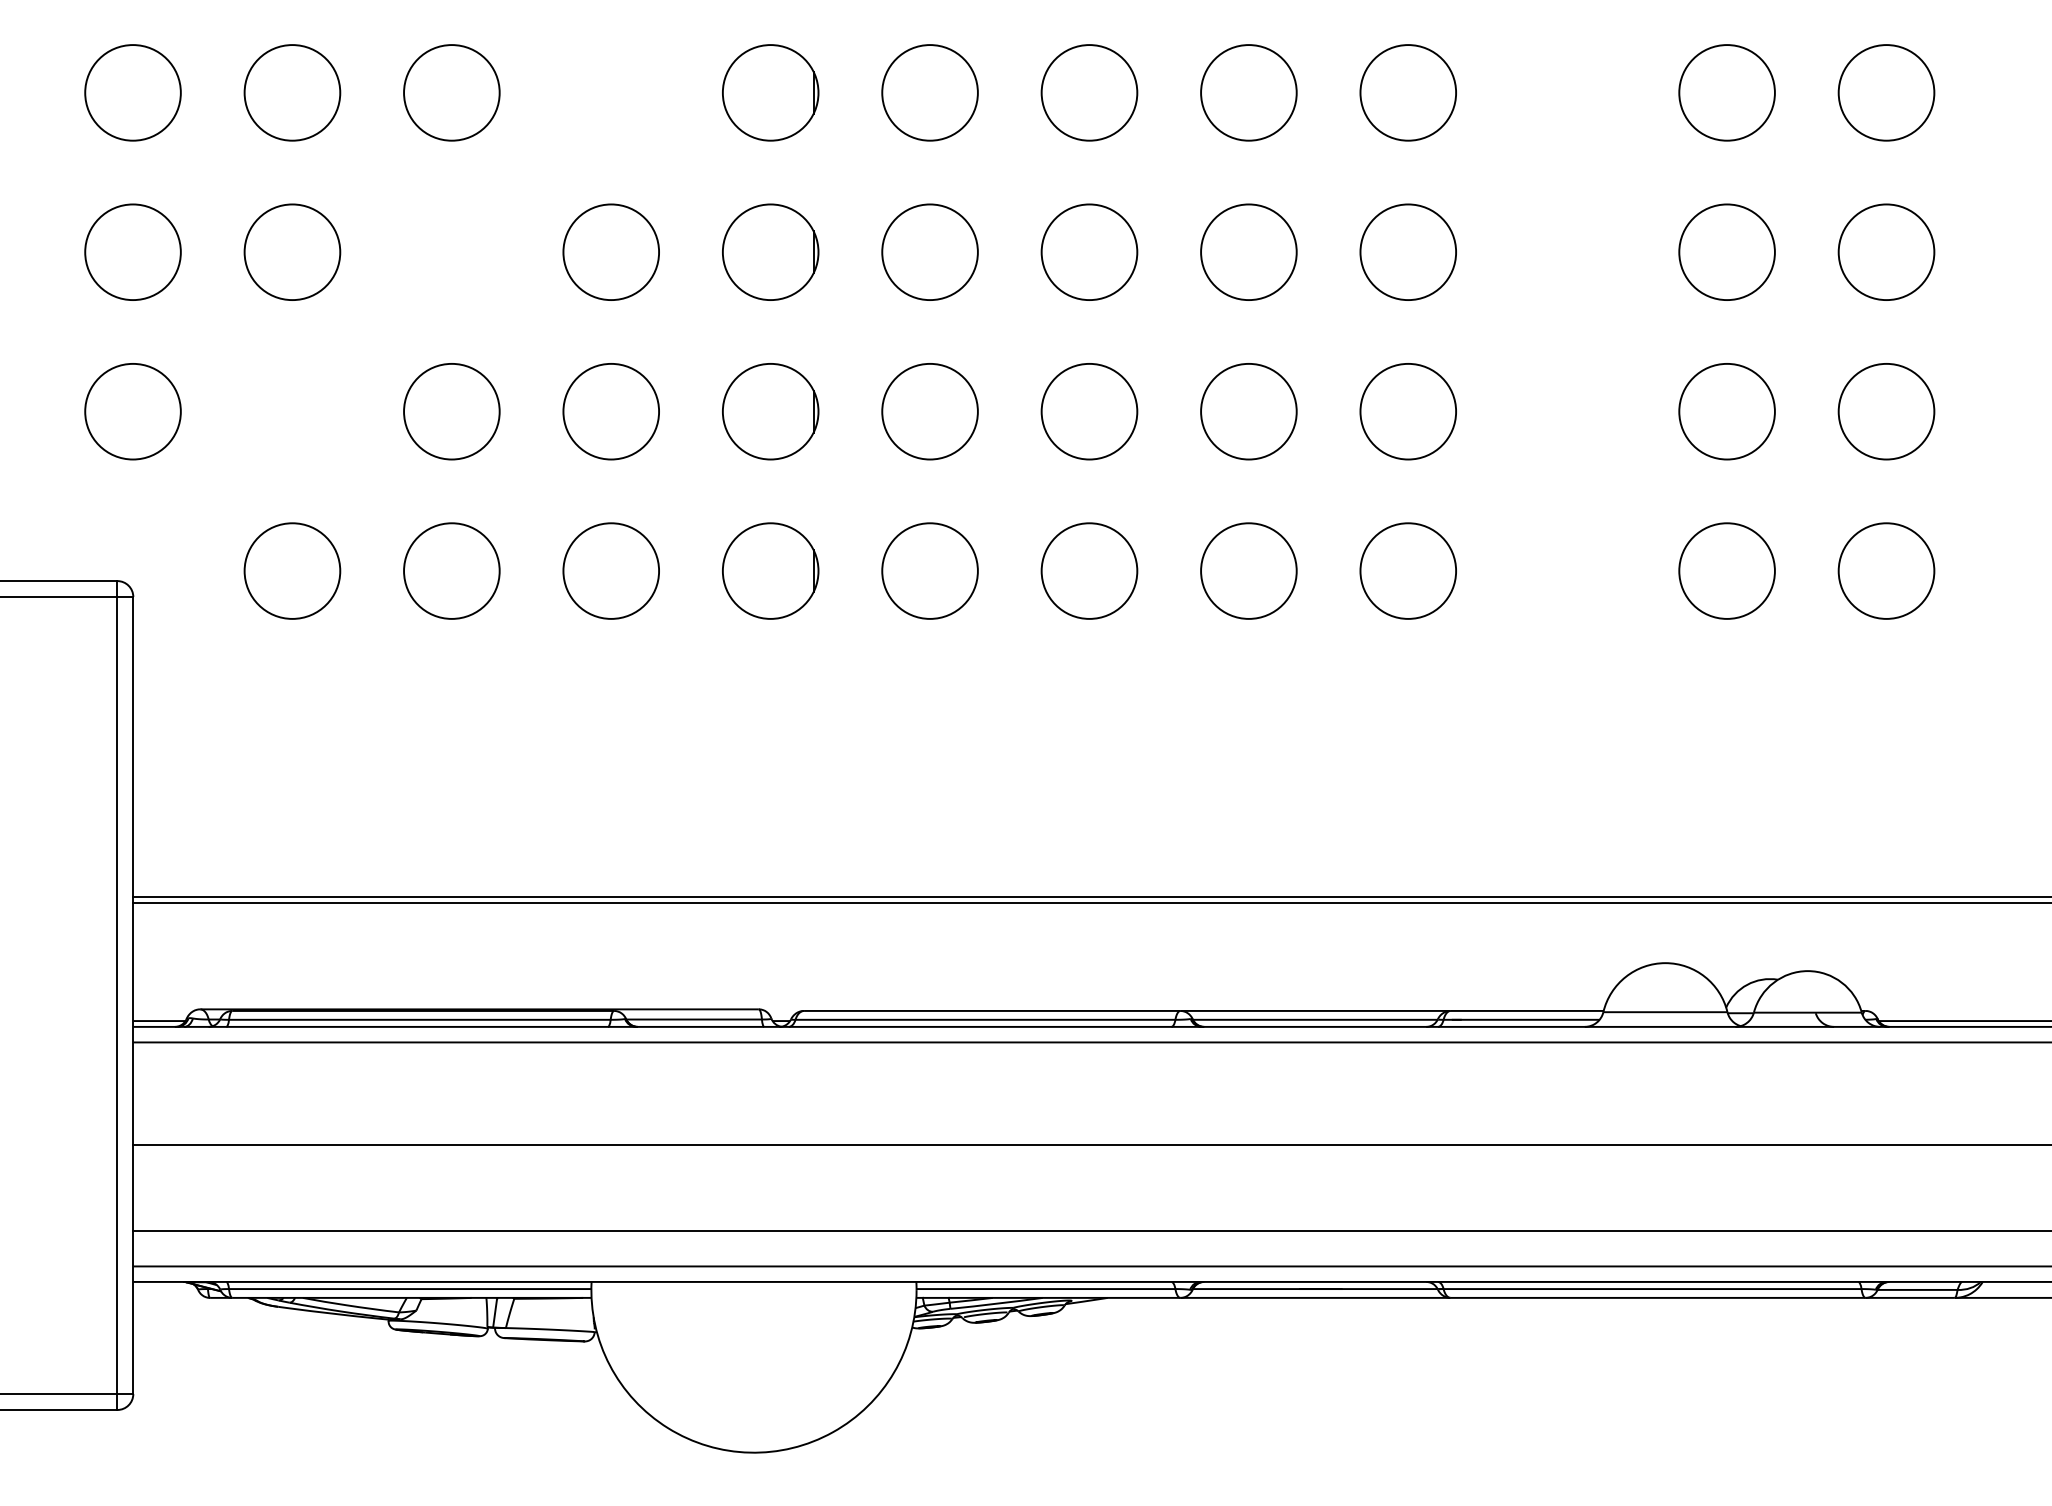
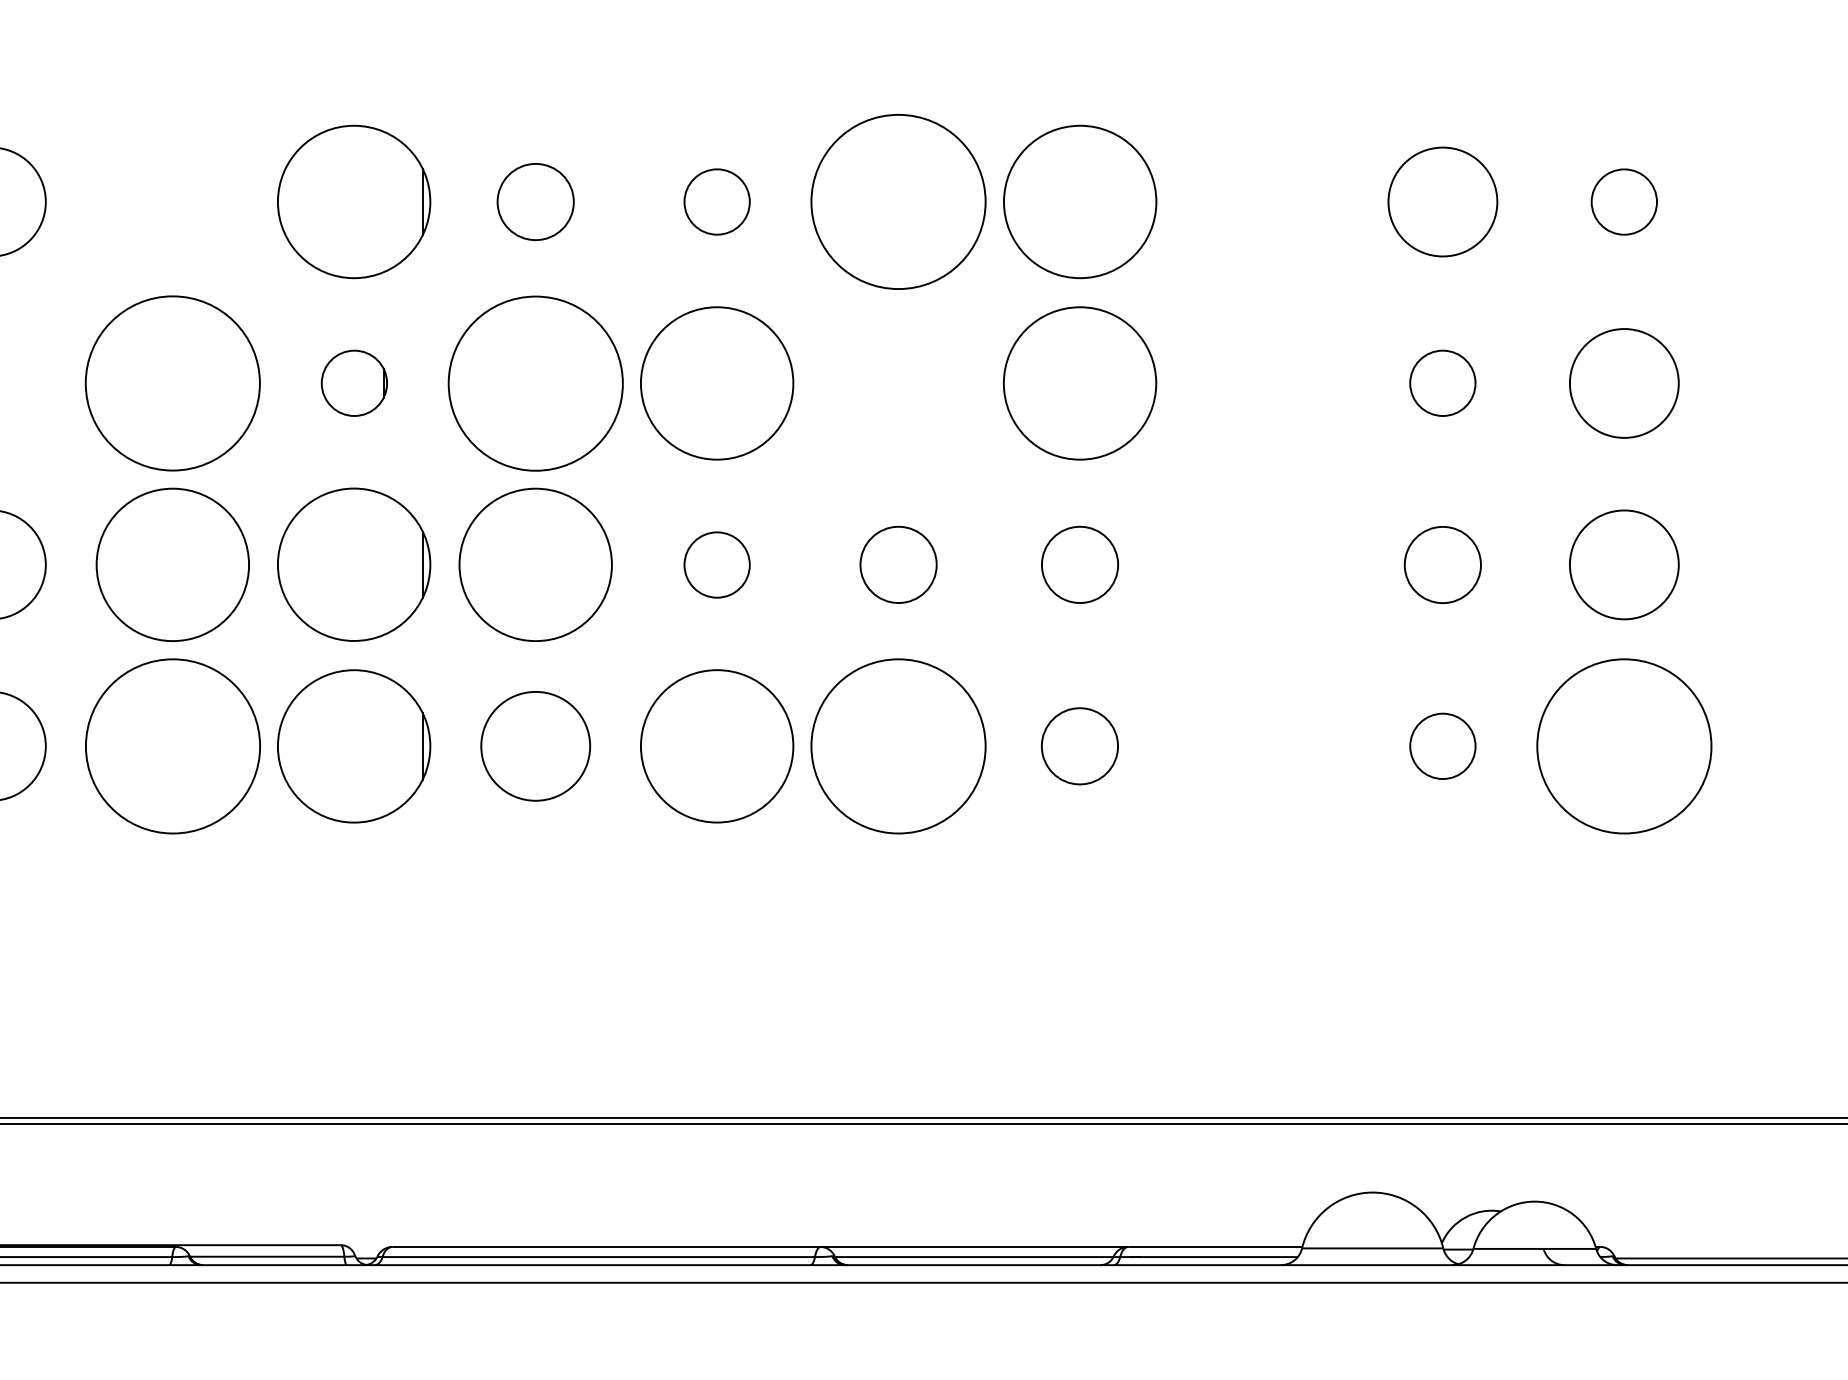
part: (770, 92) -> (354, 201), size x1.4
circle: (929, 92) -> (535, 201), size x0.7
circle: (1089, 92) -> (717, 201), size x0.6
circle: (1248, 92) -> (898, 201), size x1.6
circle: (1407, 92) -> (1079, 201), size x1.4
circle: (1886, 92) -> (1624, 201), size x0.6
part: (770, 251) -> (354, 382), size x0.6
circle: (929, 251) -> (535, 382), size x1.6
circle: (1248, 251) -> (898, 382), removed
circle: (1726, 251) -> (1442, 382), size x0.6
circle: (611, 252) -> (173, 383), size x1.6
circle: (1089, 252) -> (717, 383), size x1.4
circle: (1408, 252) -> (1080, 383), size x1.4
circle: (611, 411) -> (173, 564), size x1.4
part: (770, 411) -> (354, 564), size x1.4
circle: (929, 411) -> (535, 564), size x1.4
circle: (1089, 411) -> (717, 564), size x0.6
circle: (1248, 411) -> (898, 564), size x0.7
circle: (1408, 411) -> (1080, 564), size x0.7
circle: (1726, 411) -> (1442, 564), size x0.7
circle: (610, 570) -> (171, 745), size x1.6
part: (770, 570) -> (354, 745), size x1.4
circle: (1089, 570) -> (717, 745), size x1.4
circle: (1248, 570) -> (898, 745), size x1.6
circle: (1407, 570) -> (1079, 745), size x0.7
circle: (1726, 570) -> (1442, 745), size x0.6
circle: (1886, 570) -> (1624, 745), size x1.6

